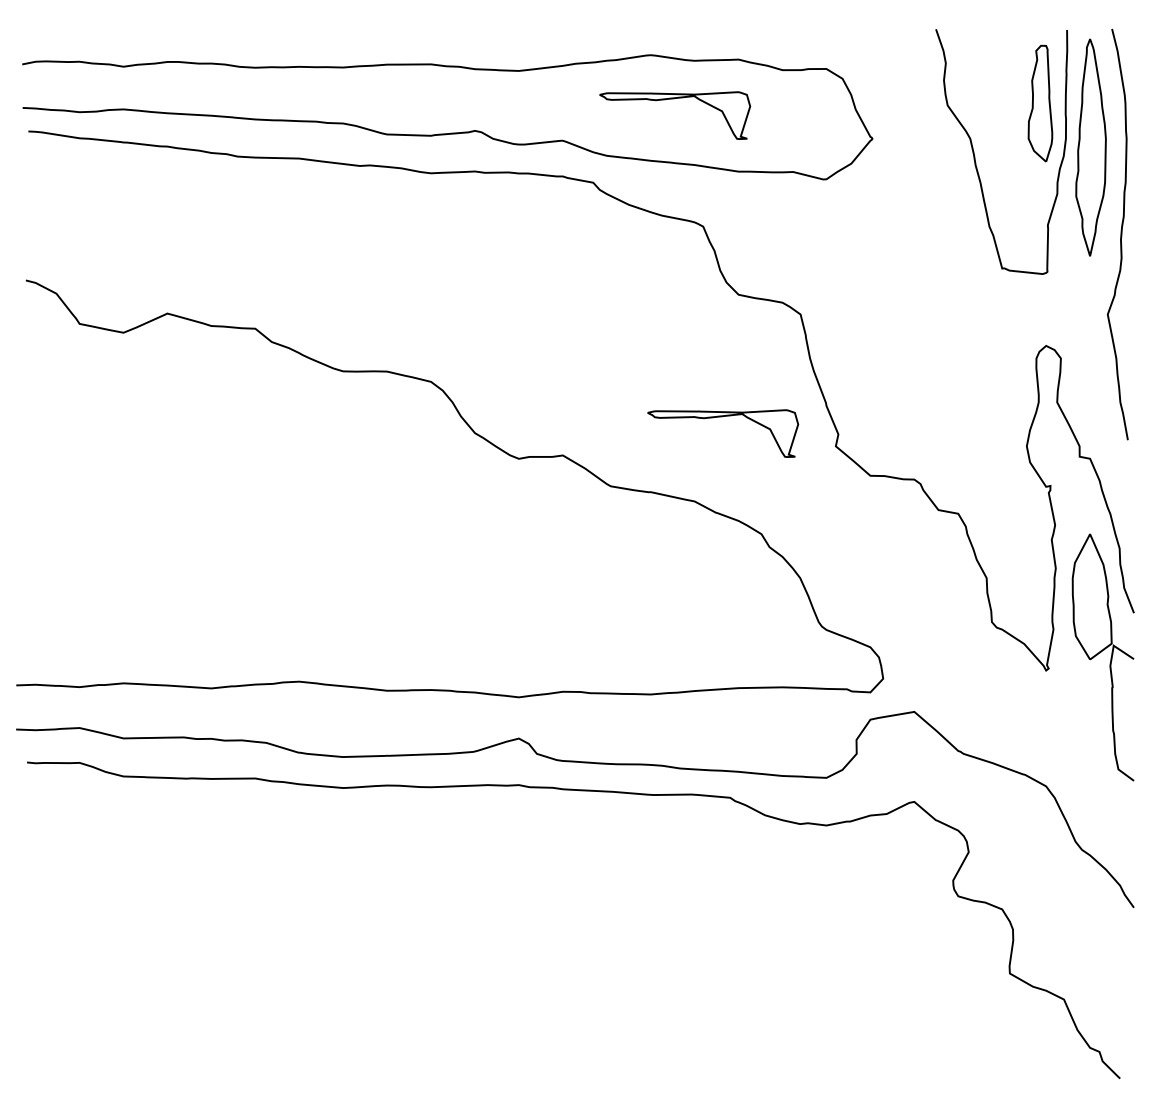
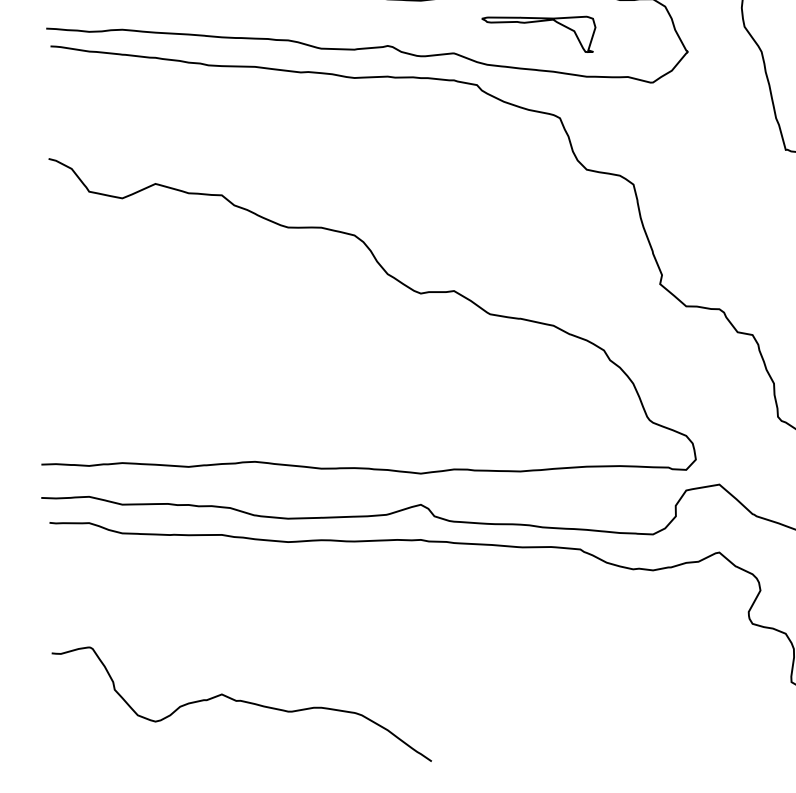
part: (722, 417) -> (574, 262), removed
curve: (281, 999) -> (241, 701), added

